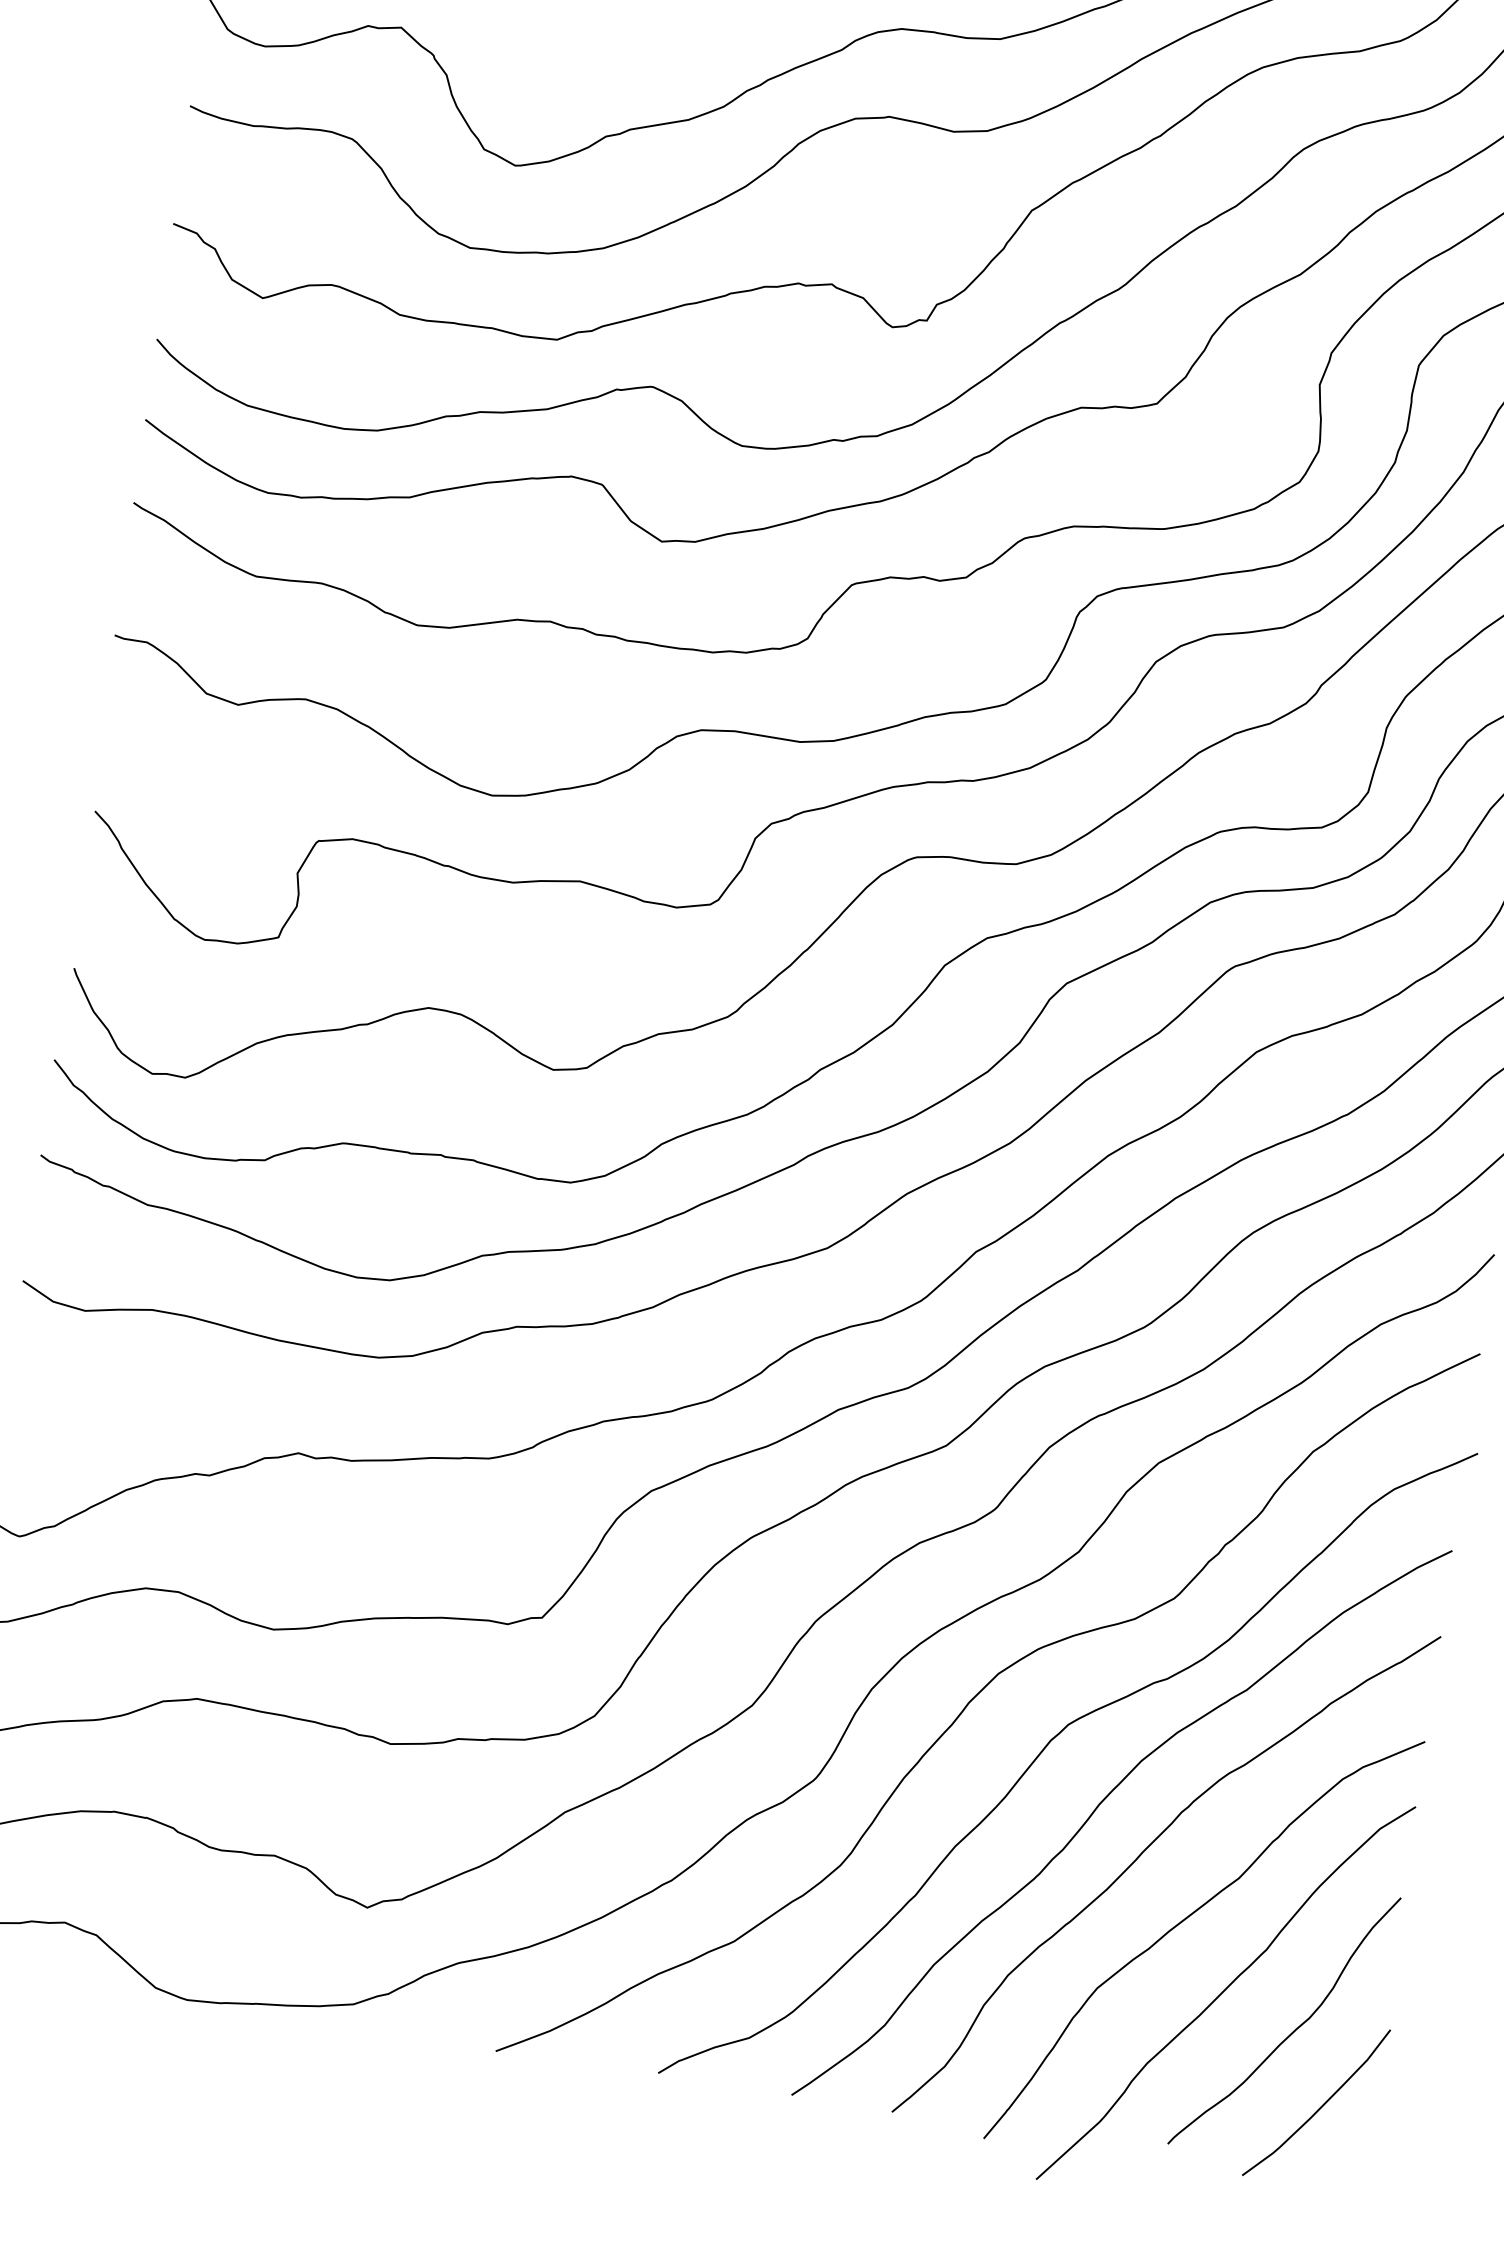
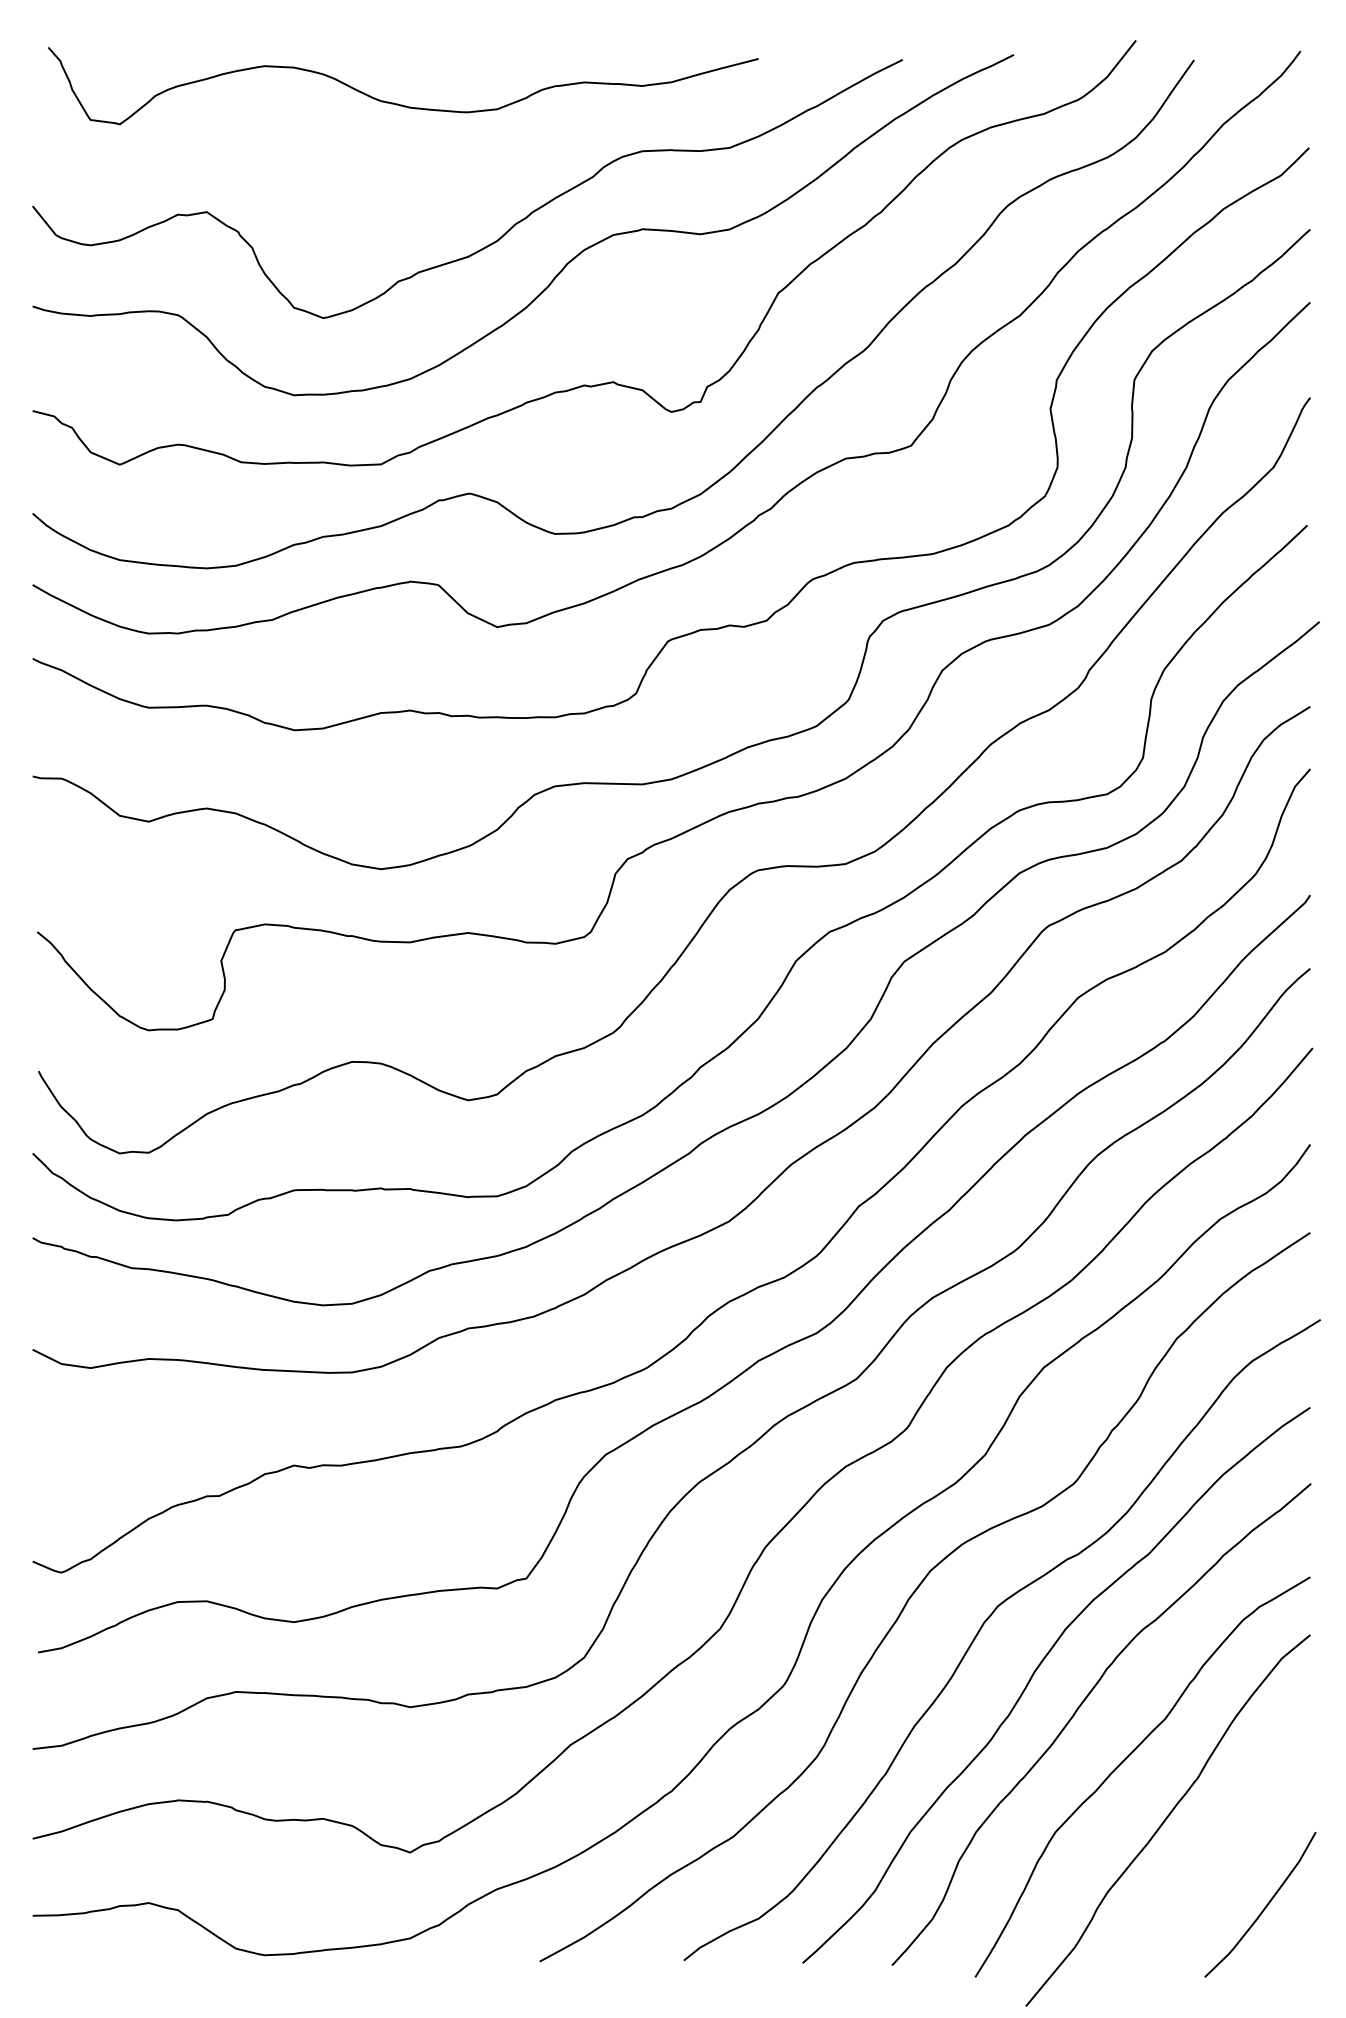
curve: (1292, 2031) -> (1230, 1845), removed

